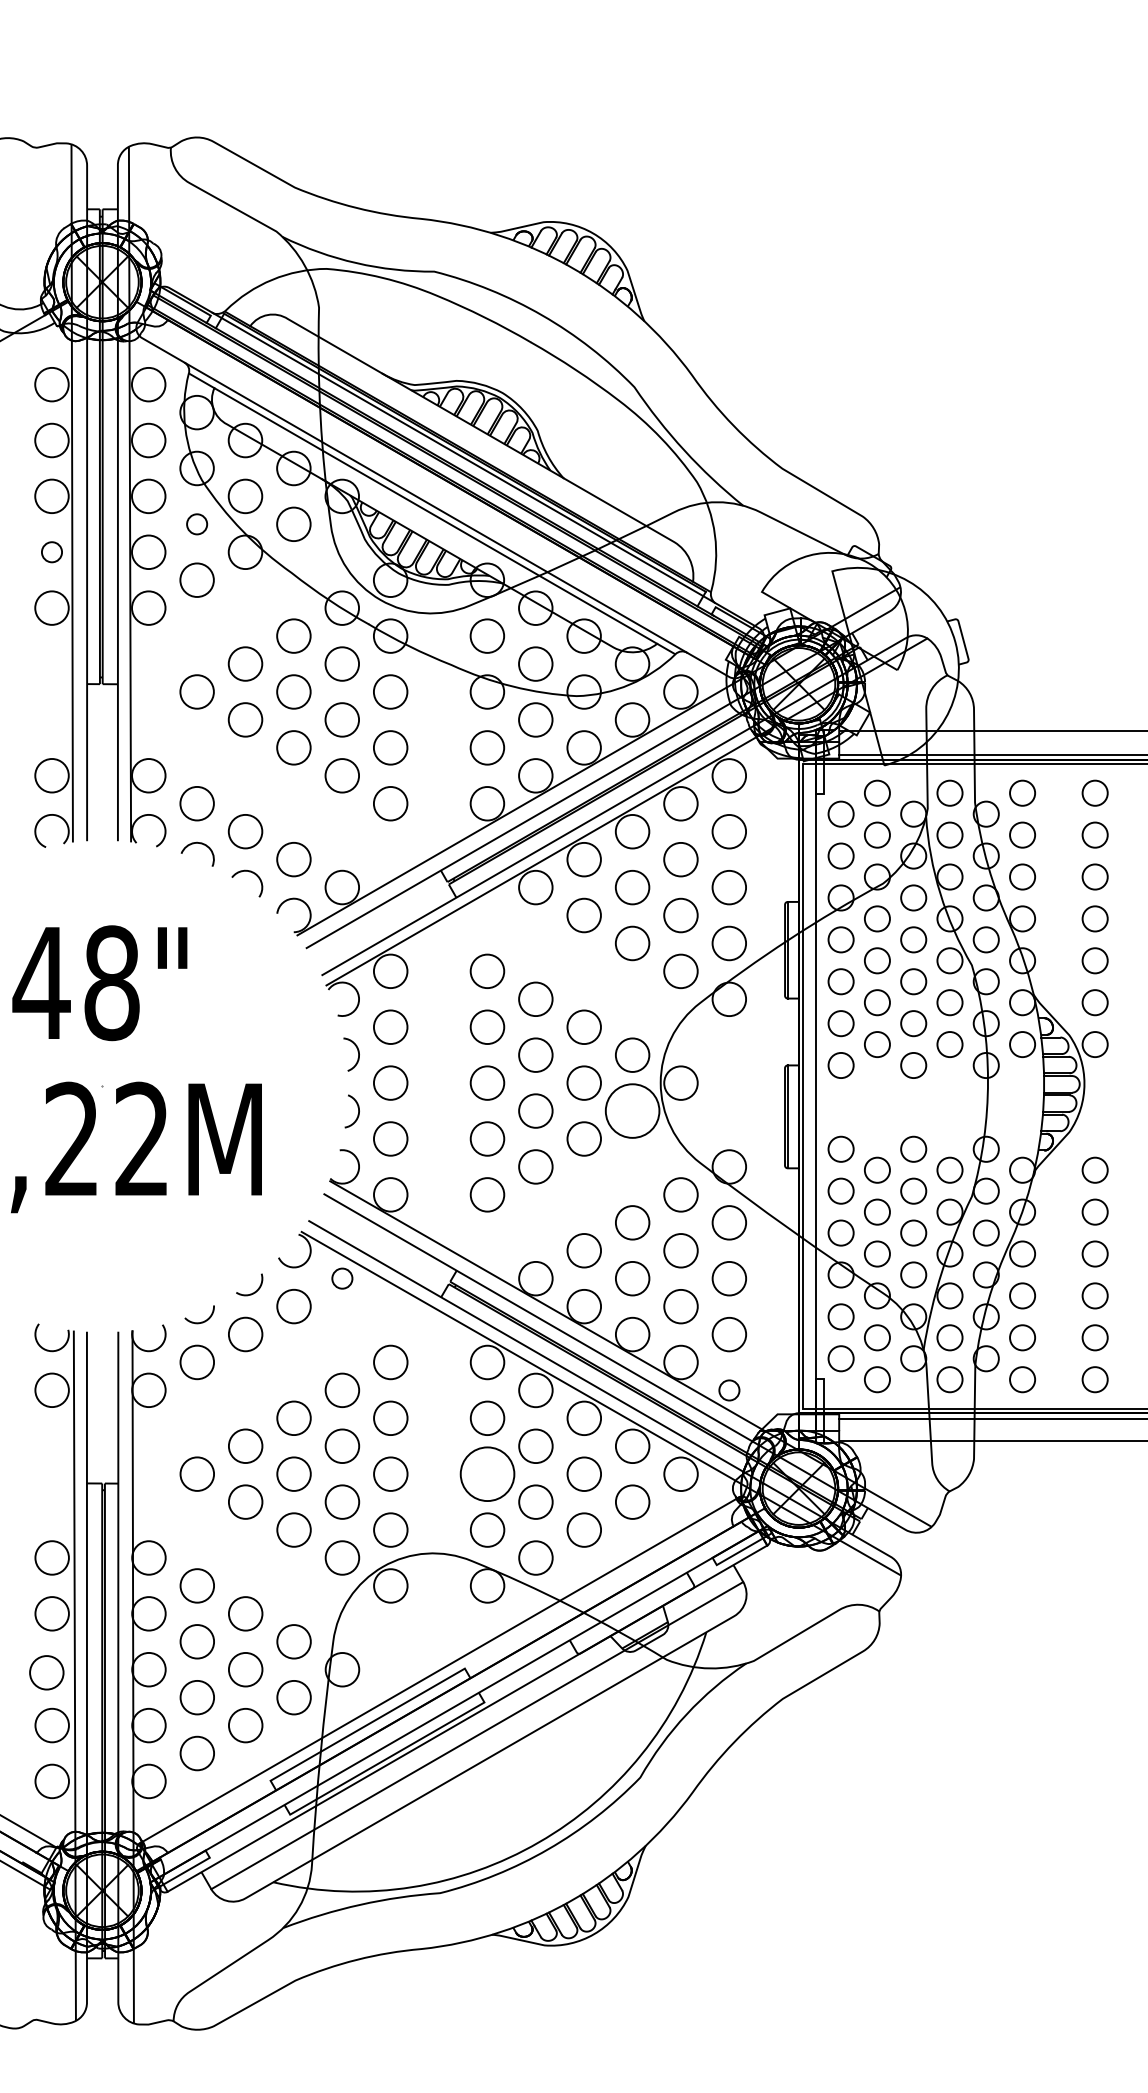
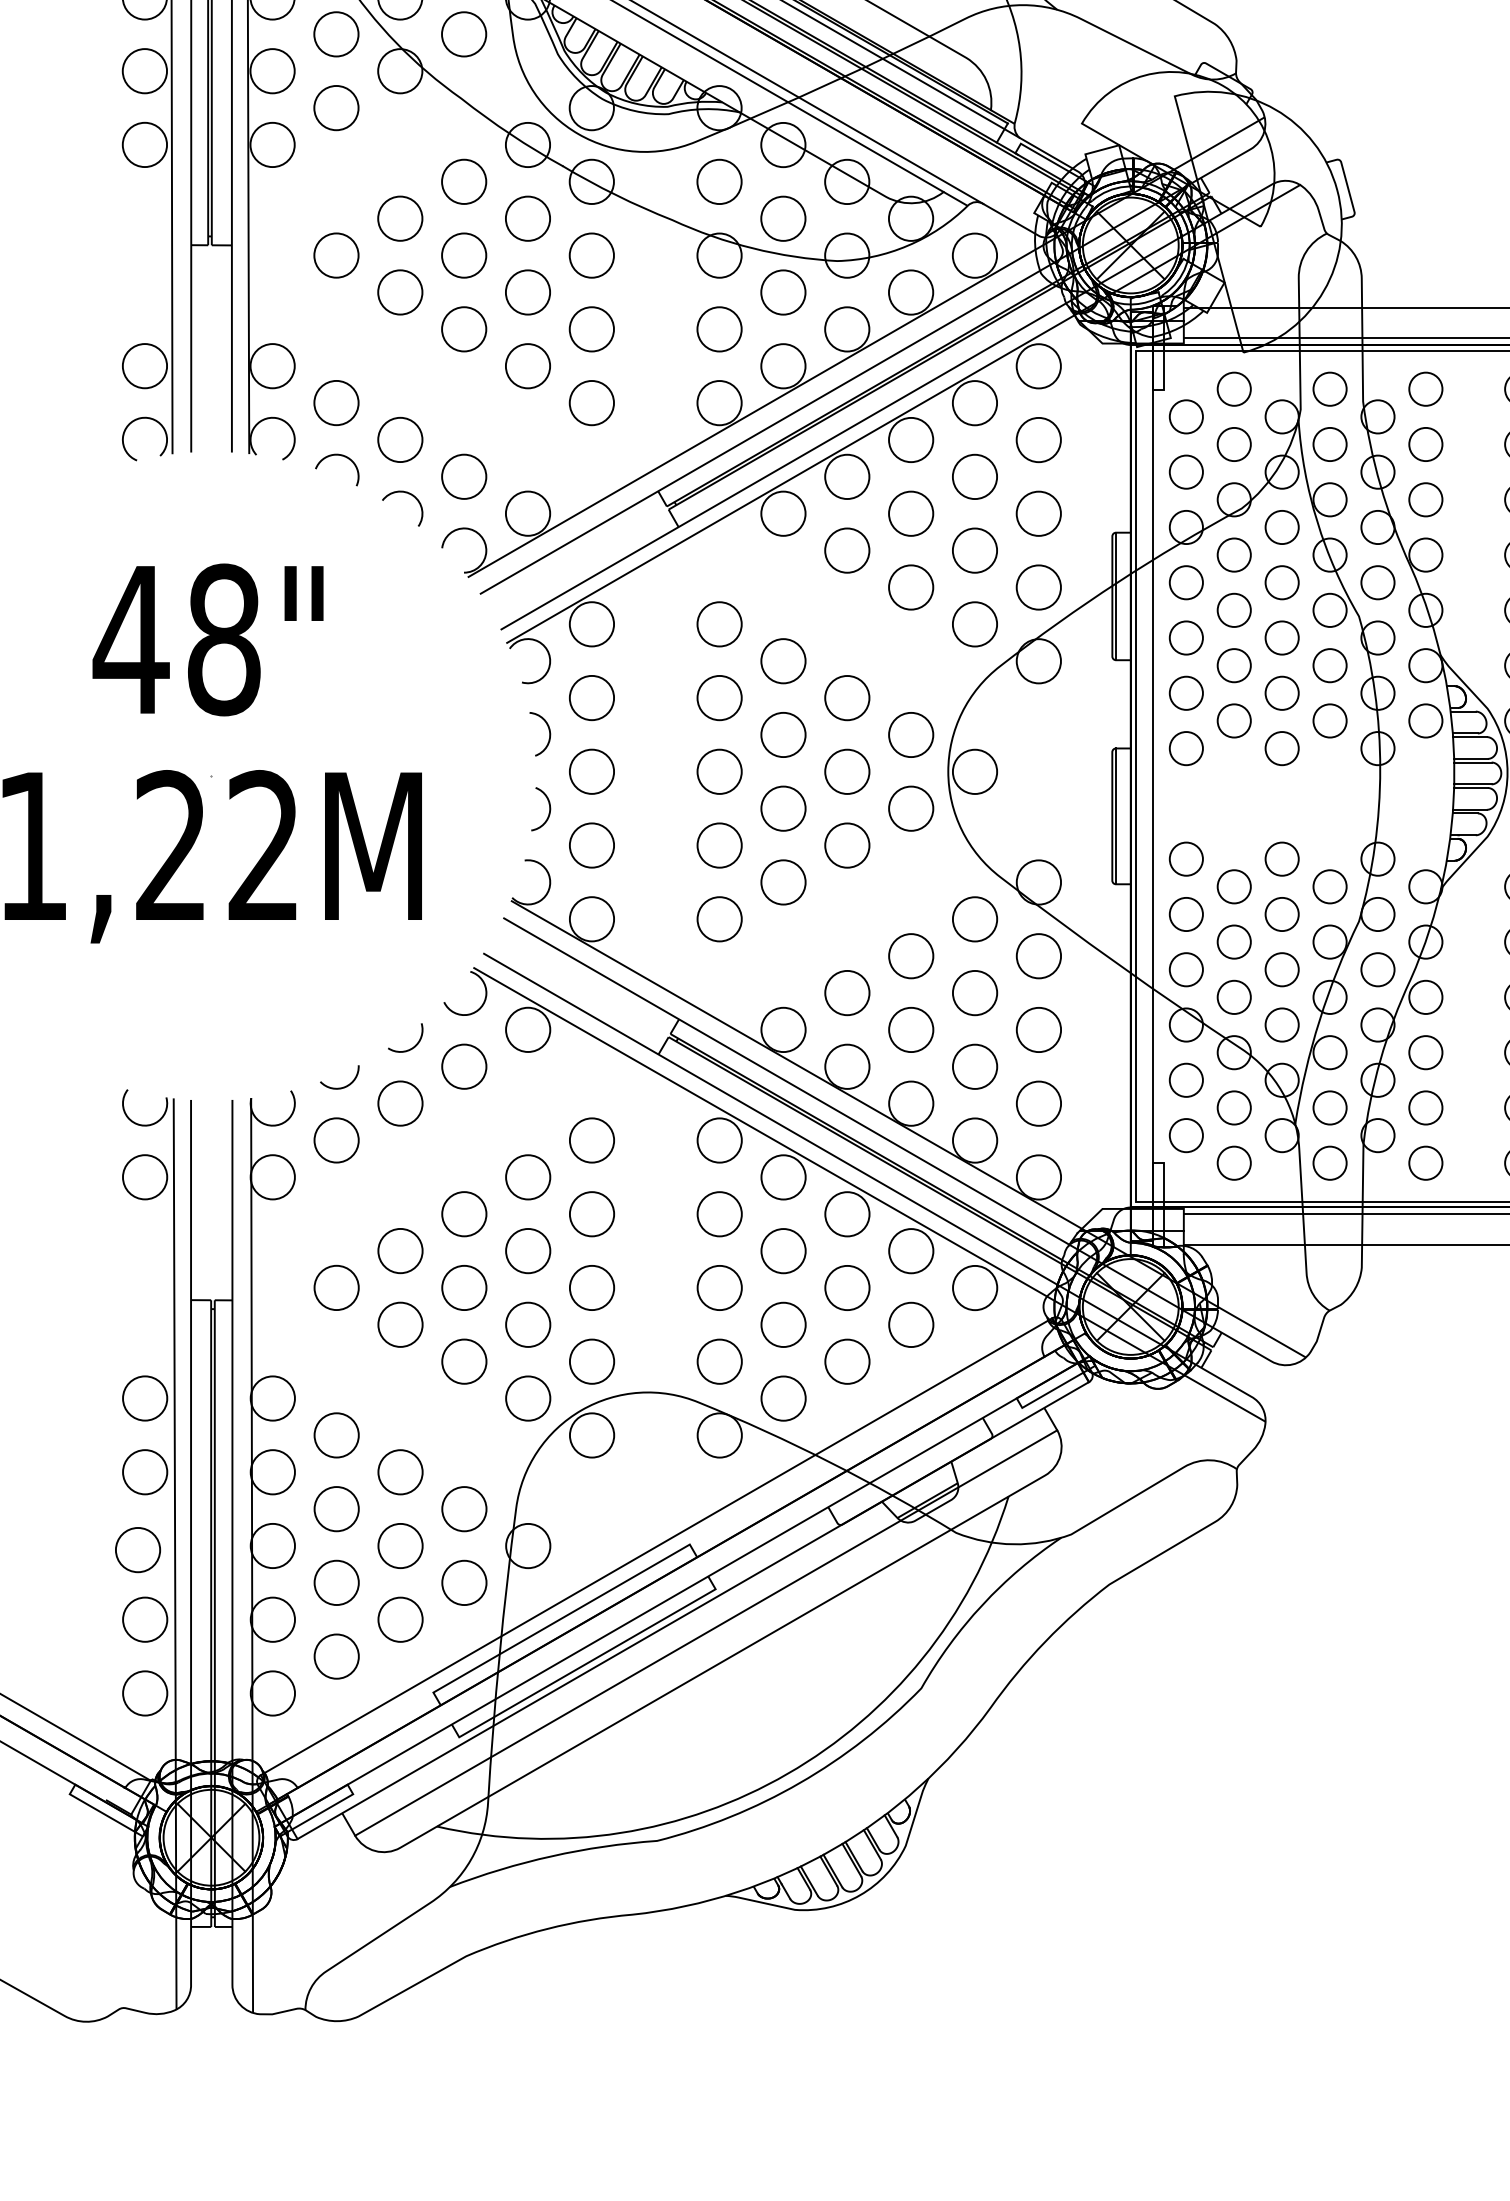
circle: (196, 524) -> (335, 34), size x1.67
circle: (51, 552) -> (144, 71), size x1.67
circle: (632, 1110) -> (911, 807), size x0.62
circle: (342, 1278) -> (528, 1029), size x1.67
circle: (729, 1390) -> (1039, 1177), size x1.67
circle: (487, 1473) -> (719, 1287), size x0.62

